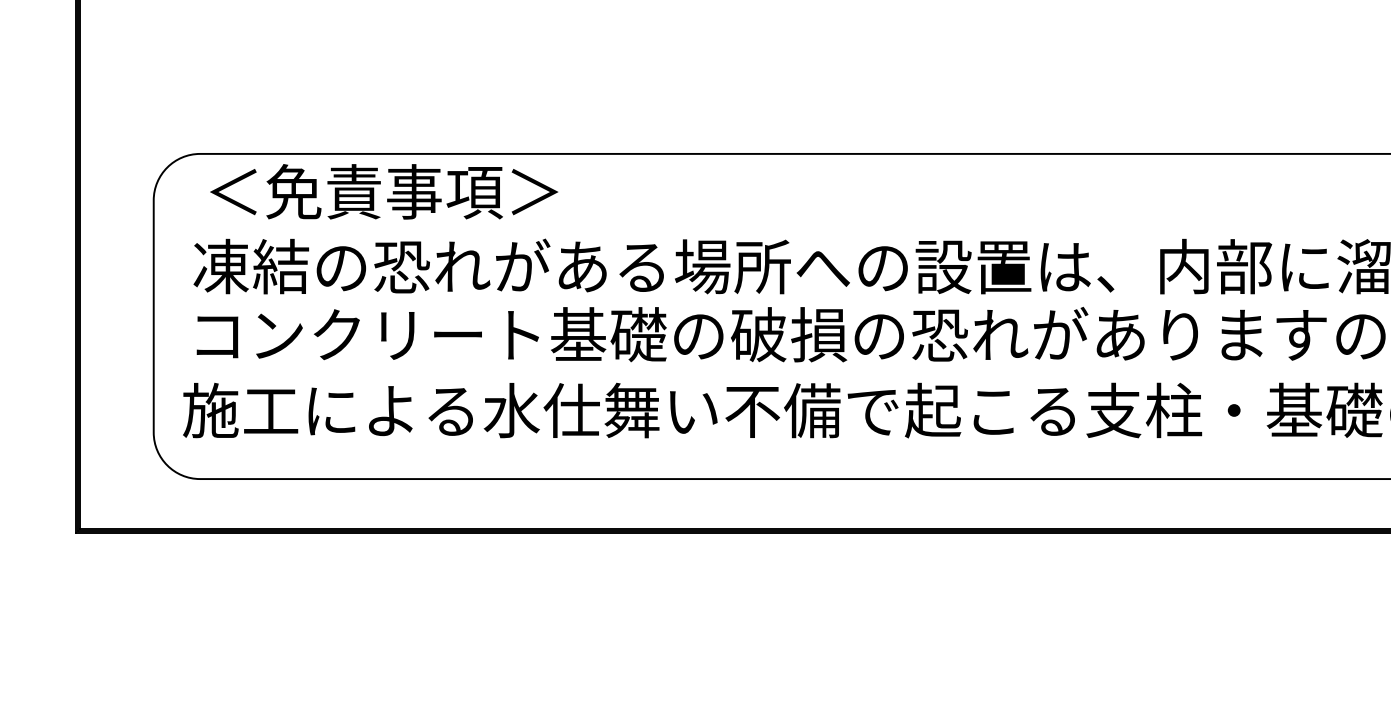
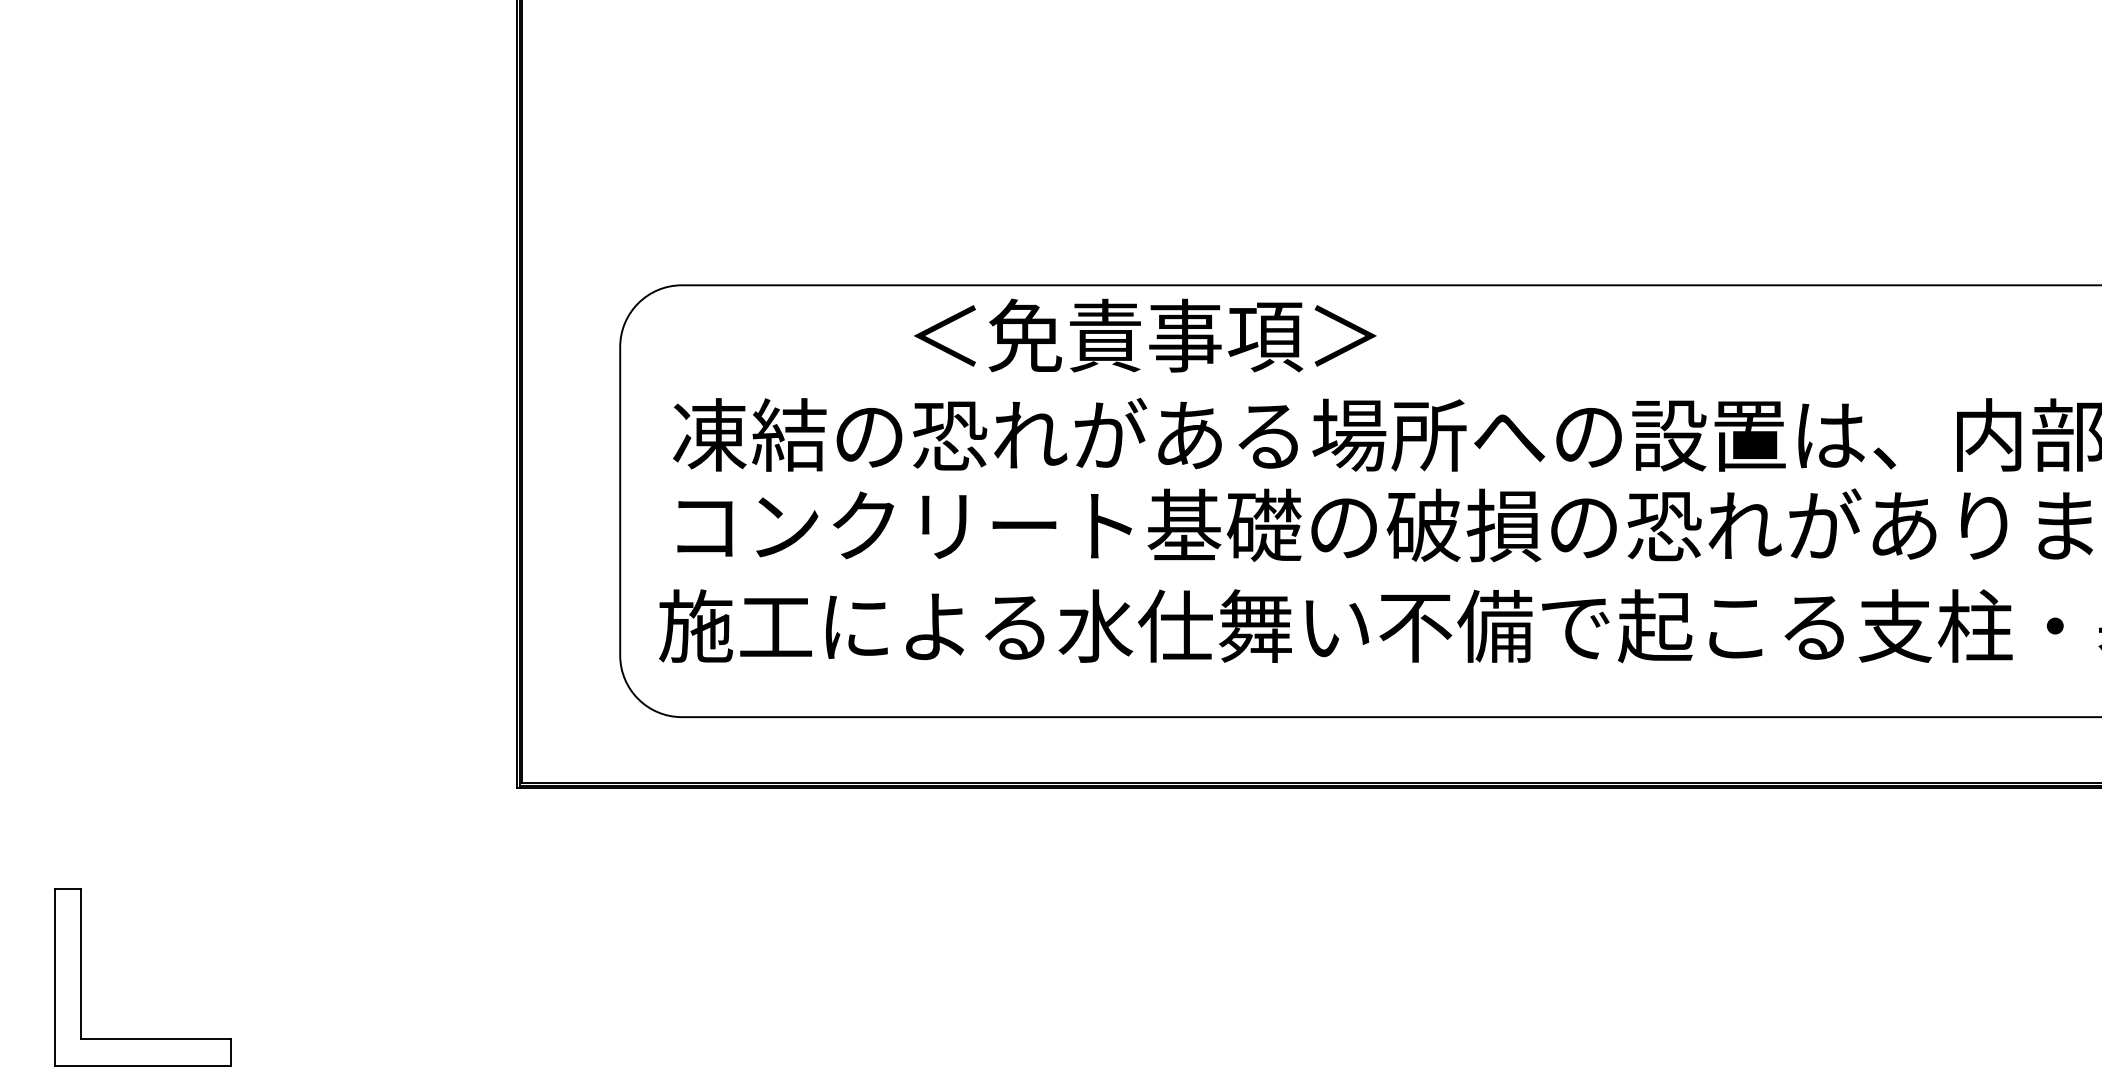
text: (384, 191) -> (1145, 335), moved

